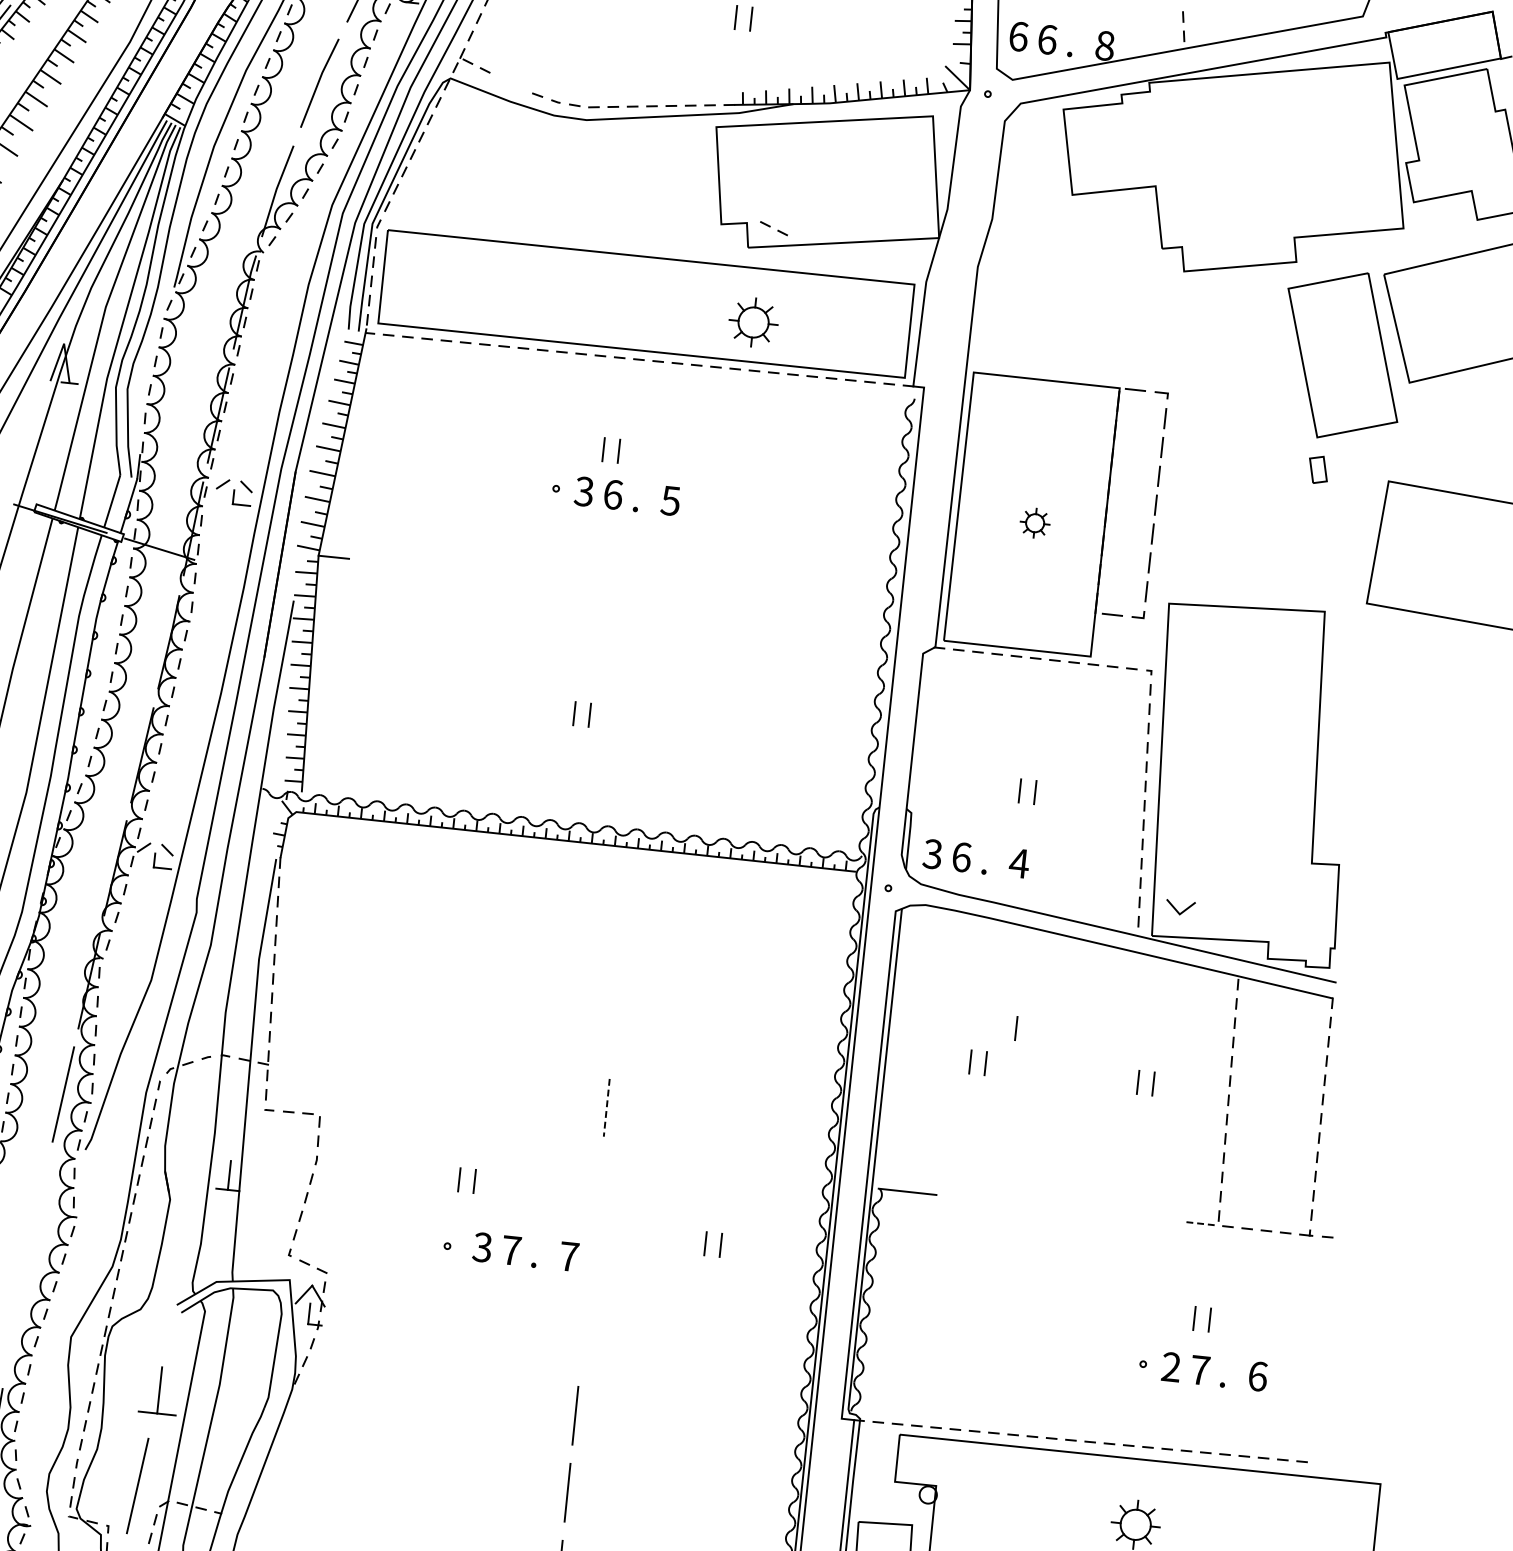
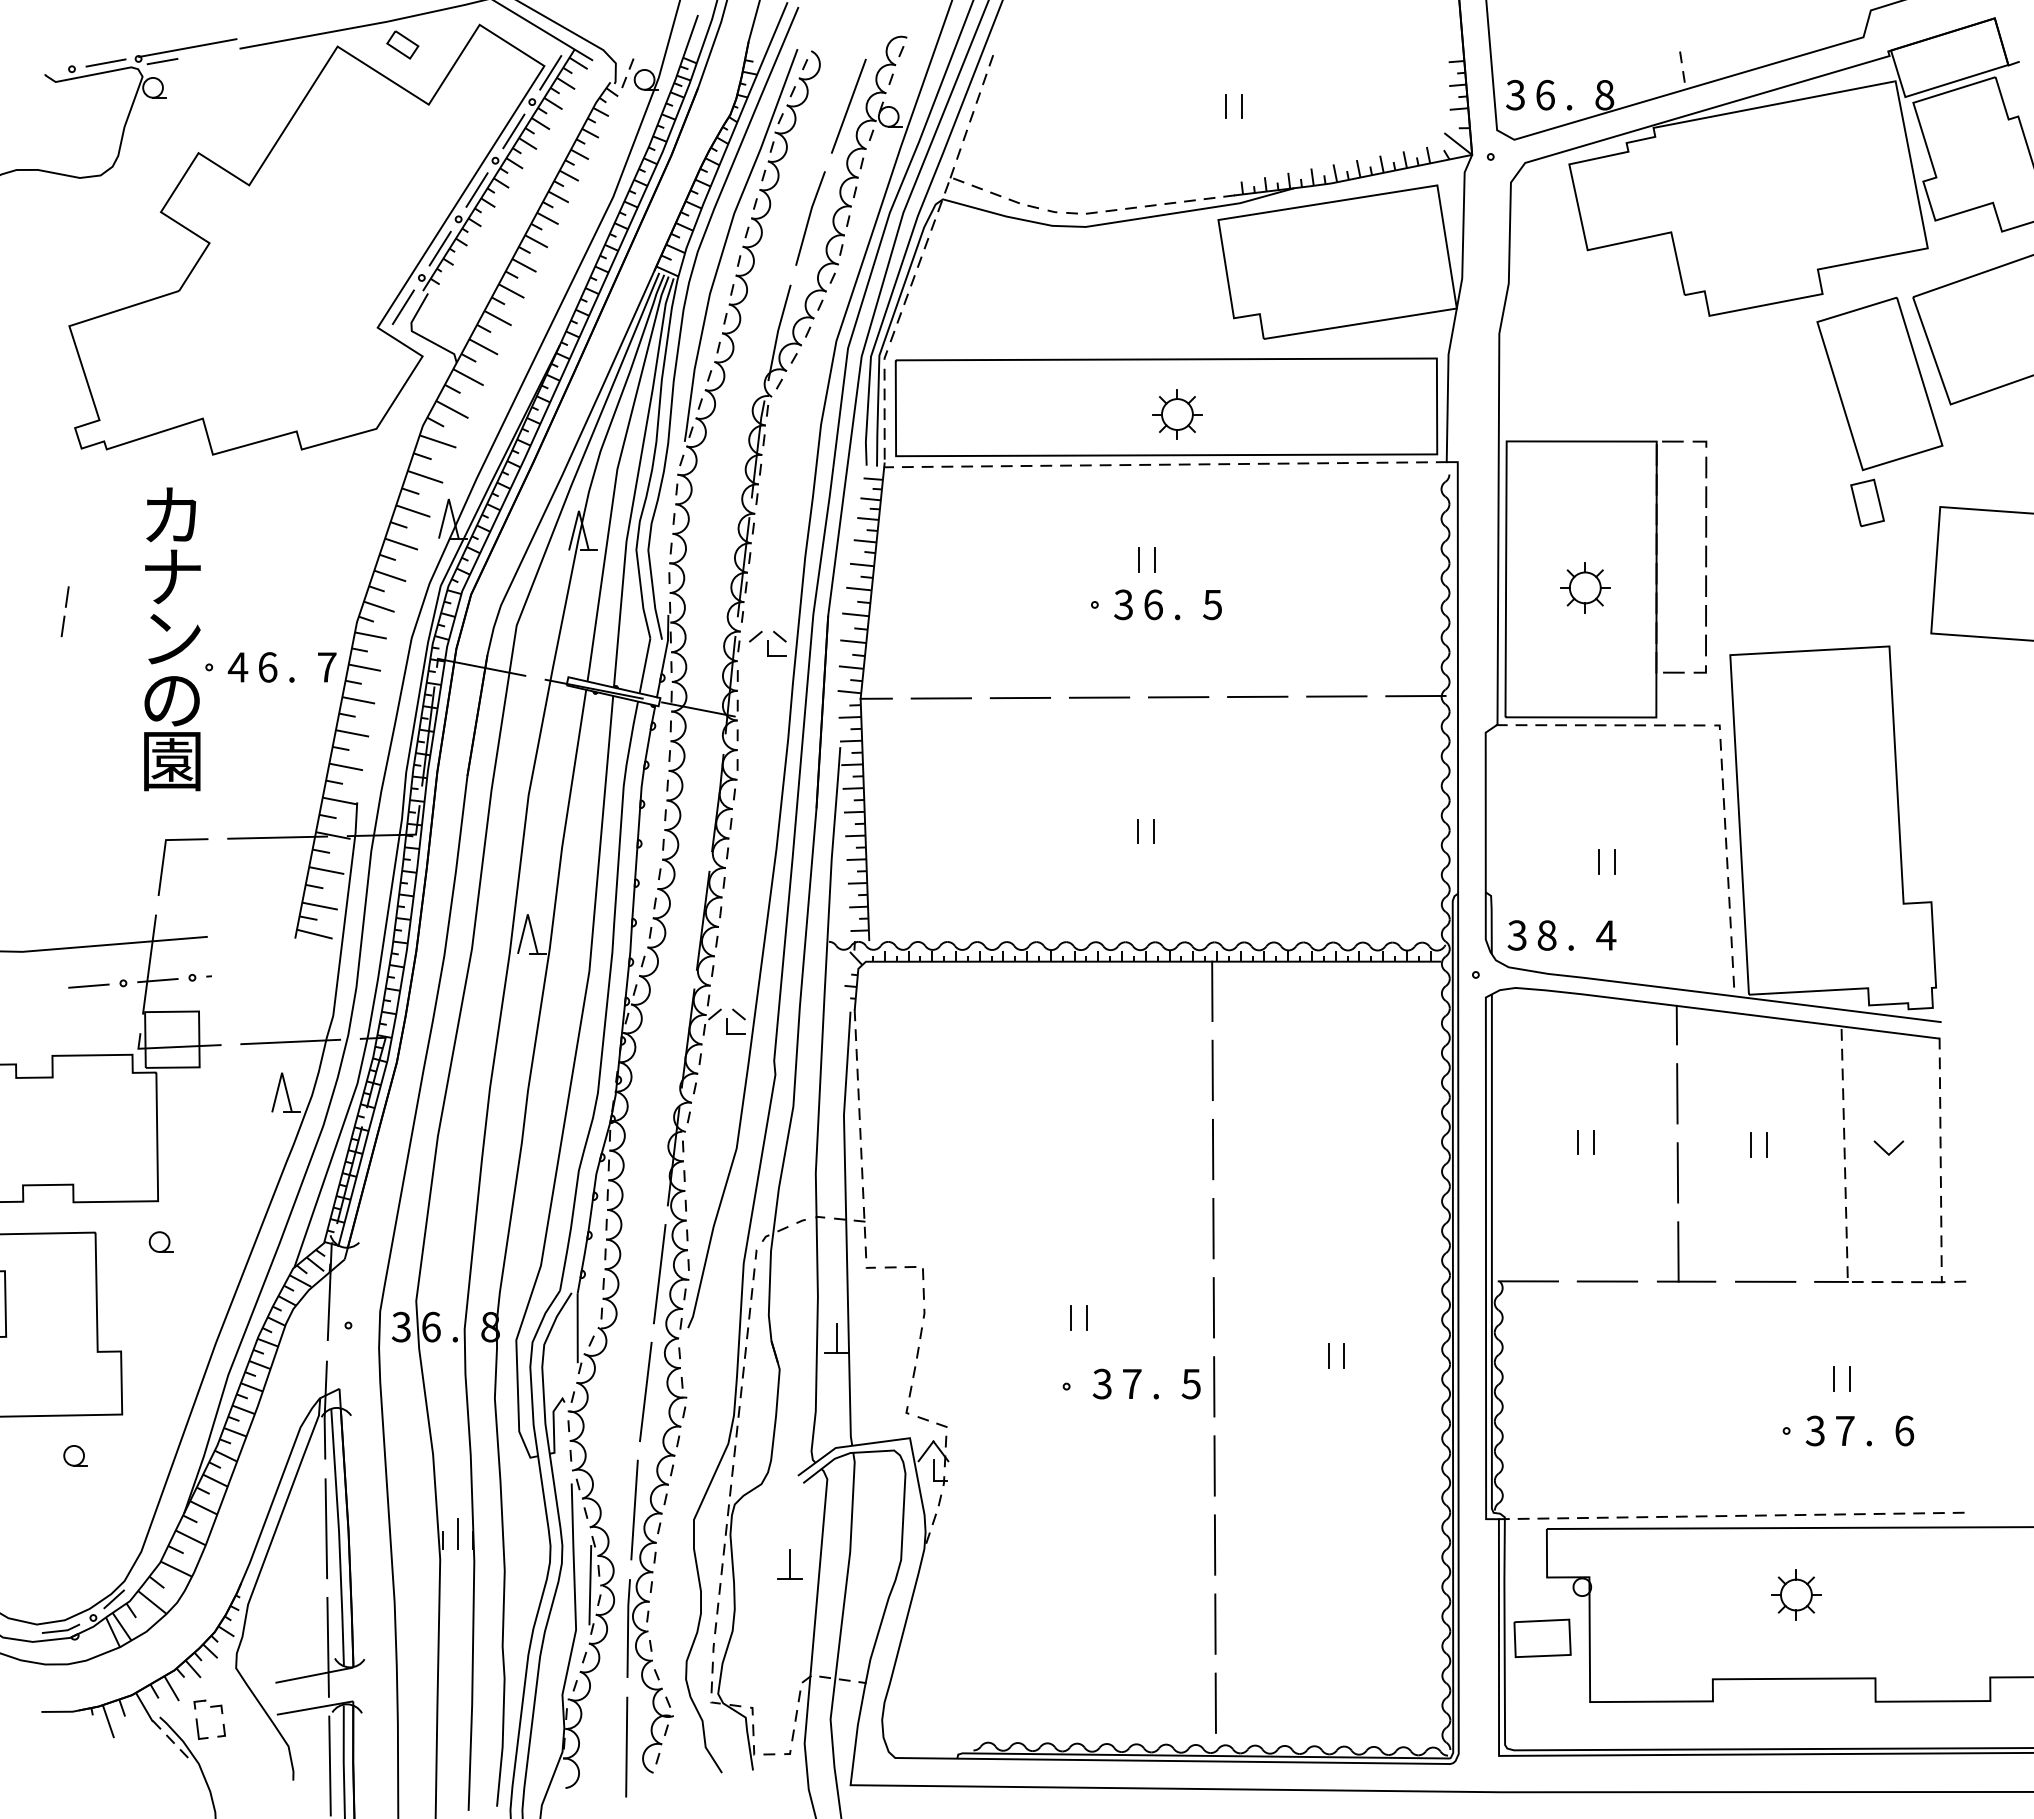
text: (1018, 35) -> (1515, 94), 6 -> 3
part: (773, 228) -> (1004, 197), moved
part: (753, 322) -> (1177, 414), moved
part: (1318, 469) -> (1867, 502), size x1.67
part: (1035, 522) -> (1585, 587), size x1.67
line: (397, 563) -> (941, 698), added
line: (474, 571) -> (1020, 697), added
line: (551, 579) -> (1099, 697), added
line: (627, 587) -> (1178, 697), added
line: (704, 594) -> (1257, 696), added
line: (781, 602) -> (1336, 696), added
line: (858, 610) -> (1415, 695), added
text: (961, 857) -> (1546, 935), 6 -> 8
line: (630, 877) -> (1212, 991), added
line: (1176, 909) -> (1885, 1150), moved
line: (622, 953) -> (1212, 1070), added
line: (1078, 957) -> (1676, 1024), added
line: (1072, 1024) -> (1677, 1093), added
line: (1015, 1028) -> (1620, 1103), removed
line: (614, 1030) -> (1212, 1149), added
line: (1063, 1101) -> (1677, 1172), added
line: (606, 1107) -> (1213, 1228), dashed -> solid
part: (1057, 1178) -> (1679, 1251), added
line: (598, 1184) -> (1213, 1307), added
line: (984, 1200) -> (1607, 1281), added
line: (1138, 1216) -> (1765, 1281), added
line: (1202, 1223) -> (1831, 1281), dashed -> solid
text: (568, 1257) -> (1190, 1384), 7 -> 5
line: (591, 1261) -> (1214, 1386), added
line: (14, 1320) -> (634, 1509), added
line: (583, 1338) -> (1214, 1465), added
text: (1170, 1367) -> (1814, 1431), 2 -> 3
part: (159, 1390) -> (789, 1564), size x0.62
line: (137, 1485) -> (645, 1391), moved

